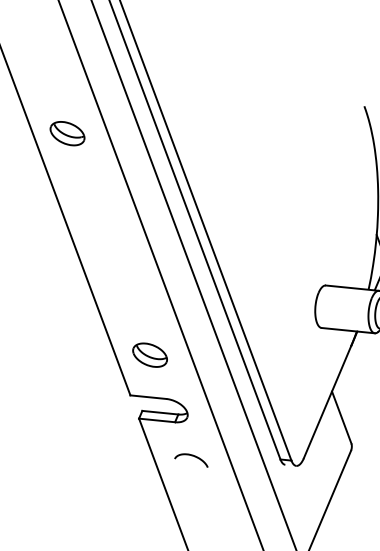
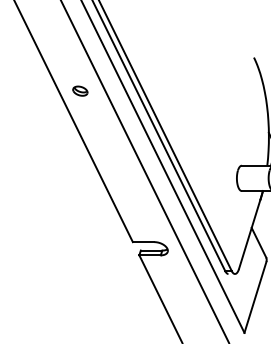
part: (67, 132) -> (80, 90), size x0.7
part: (149, 353) -> (141, 216), removed
curve: (191, 456) -> (172, 274), removed

